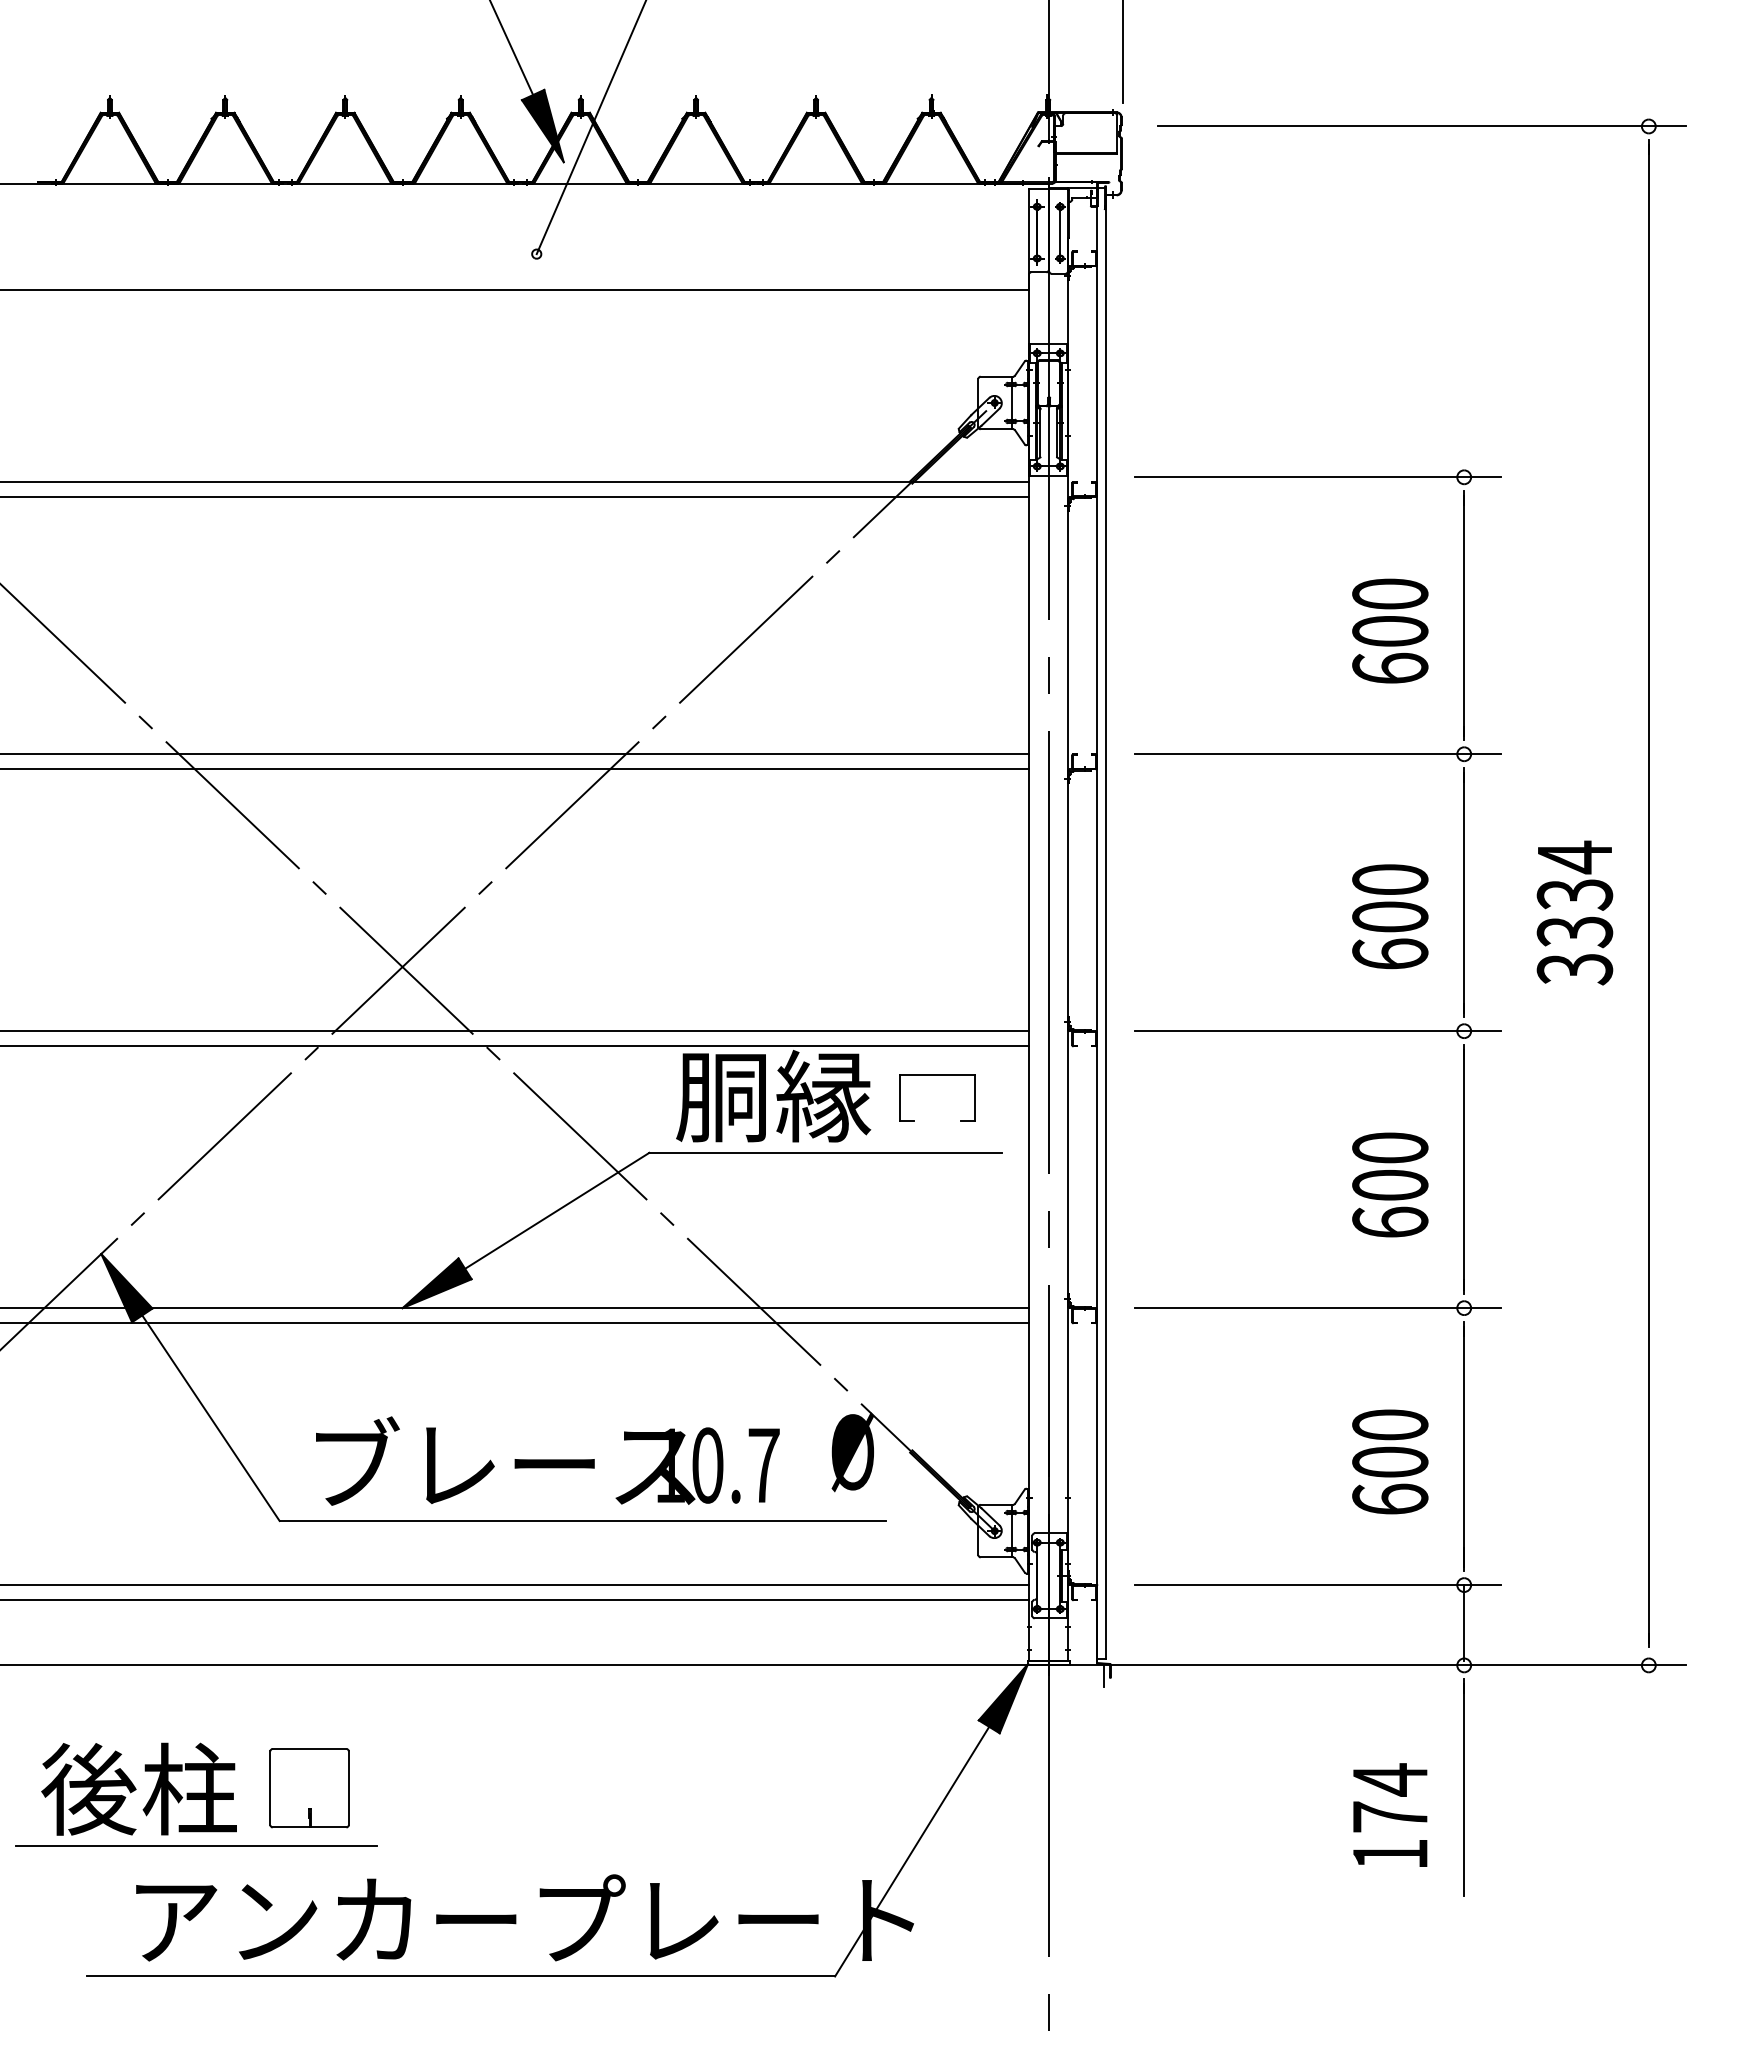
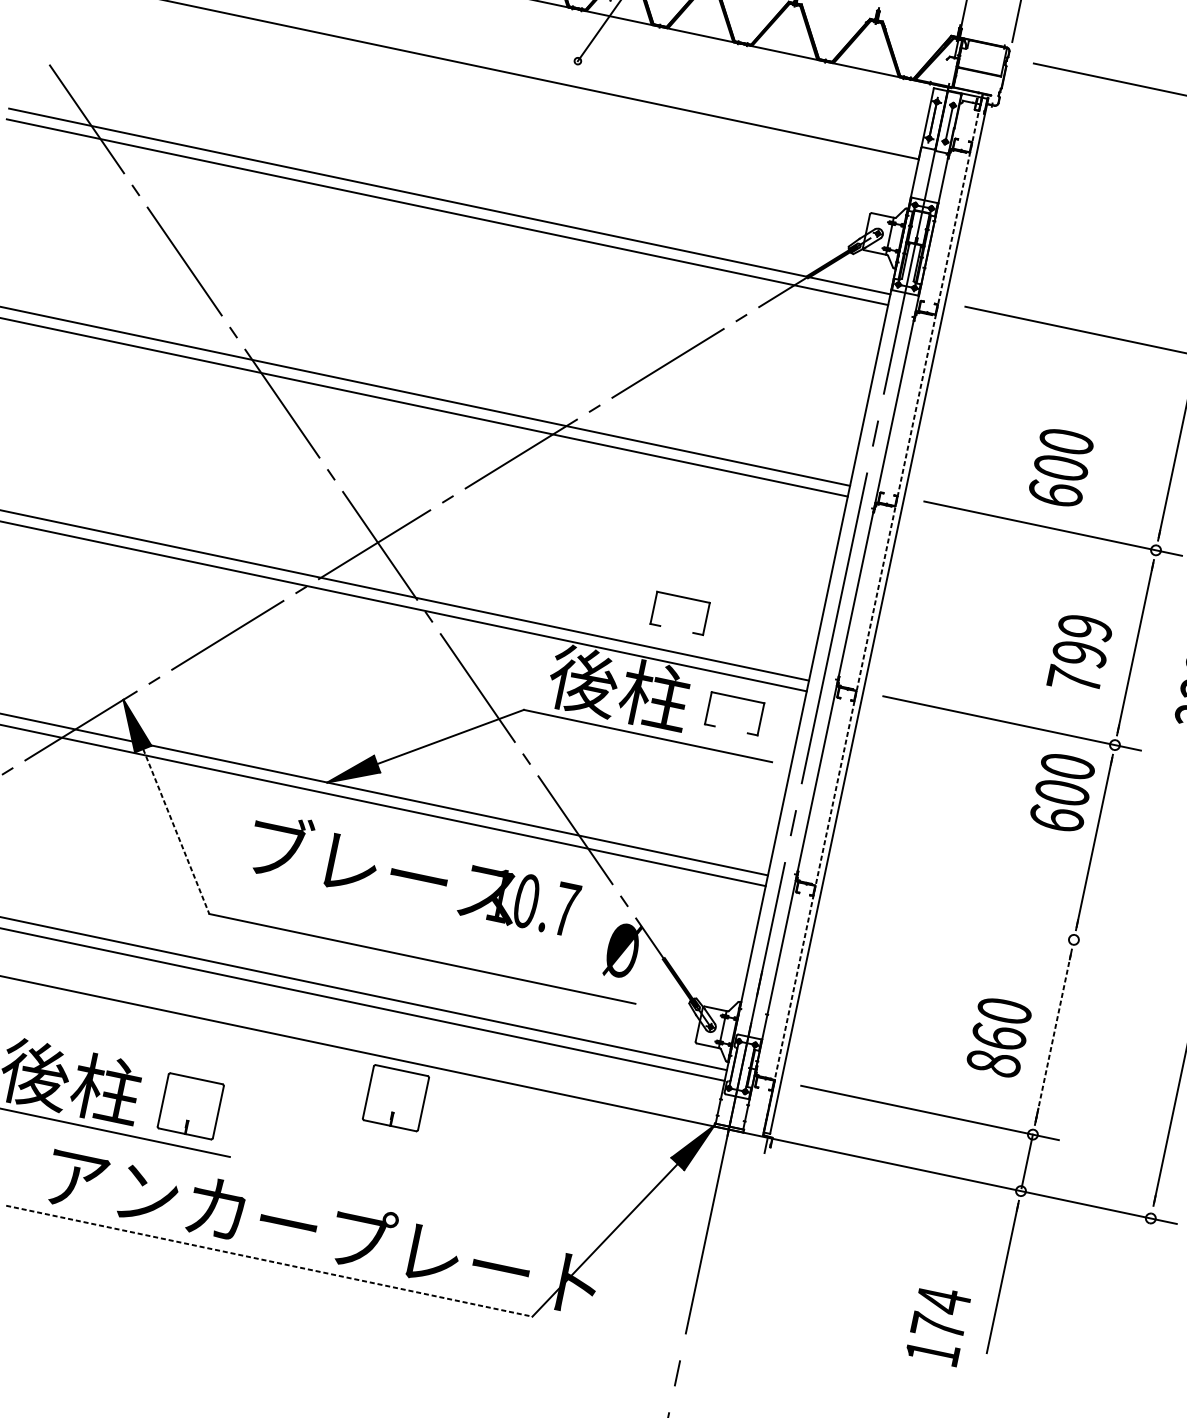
text: (1390, 630) -> (1061, 467), moved
text: (1390, 916) -> (1080, 653), 600 -> 799
line: (1097, 923) -> (873, 615), solid -> dashed
part: (834, 954) -> (683, 597), added
text: (773, 1095) -> (619, 687), 胴縁 -> 後柱
text: (1390, 1184) -> (1062, 792), moved
line: (1317, 1308) -> (970, 918), removed
line: (210, 1418) -> (175, 831), solid -> dashed
line: (1464, 1446) -> (1053, 1037), solid -> dashed
text: (547, 1460) -> (414, 873), moved
text: (1390, 1480) -> (996, 1050), 600 -> 860
part: (586, 1718) -> (395, 1098), added
text: (1390, 1814) -> (938, 1325), moved
line: (461, 1976) -> (269, 1261), solid -> dashed

